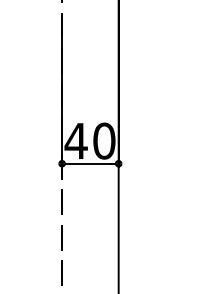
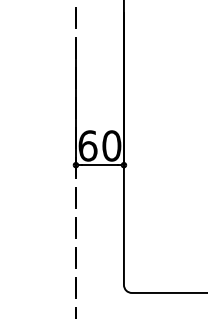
text: (75, 140) -> (87, 145), 40 -> 60

